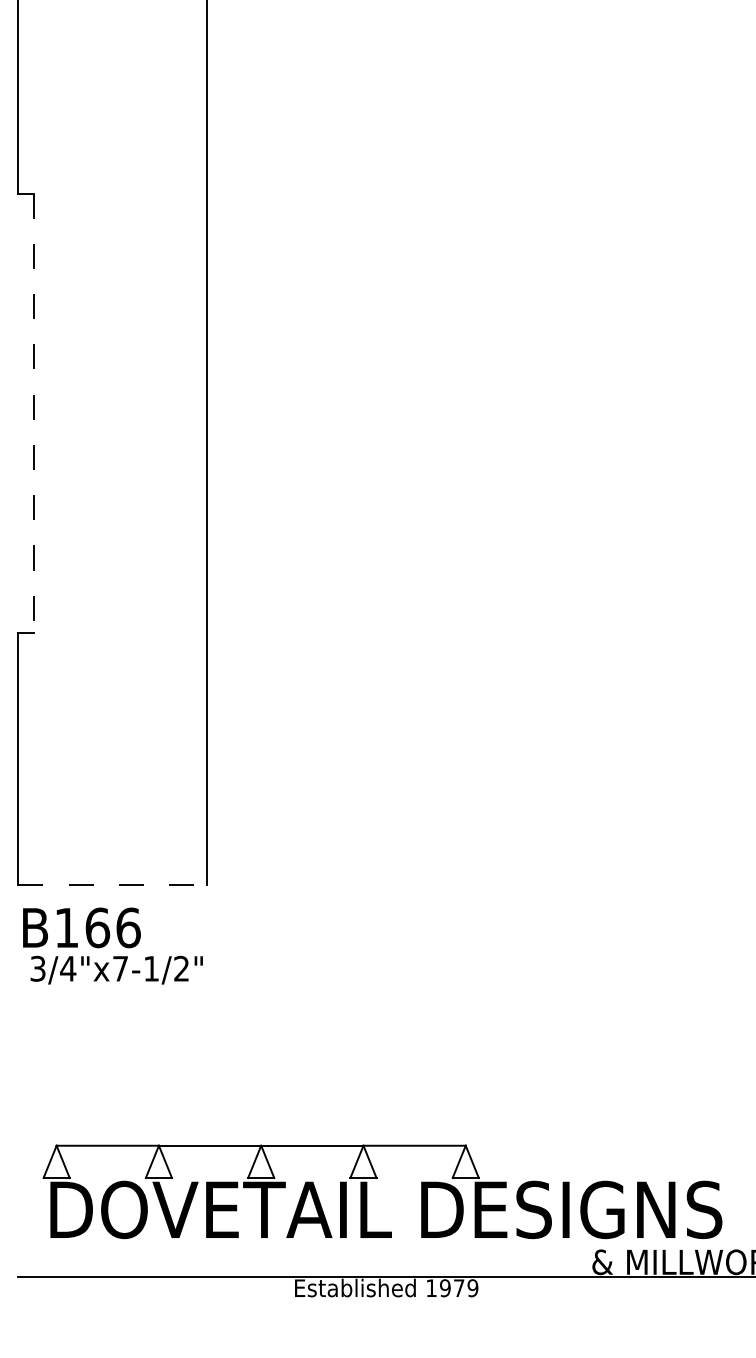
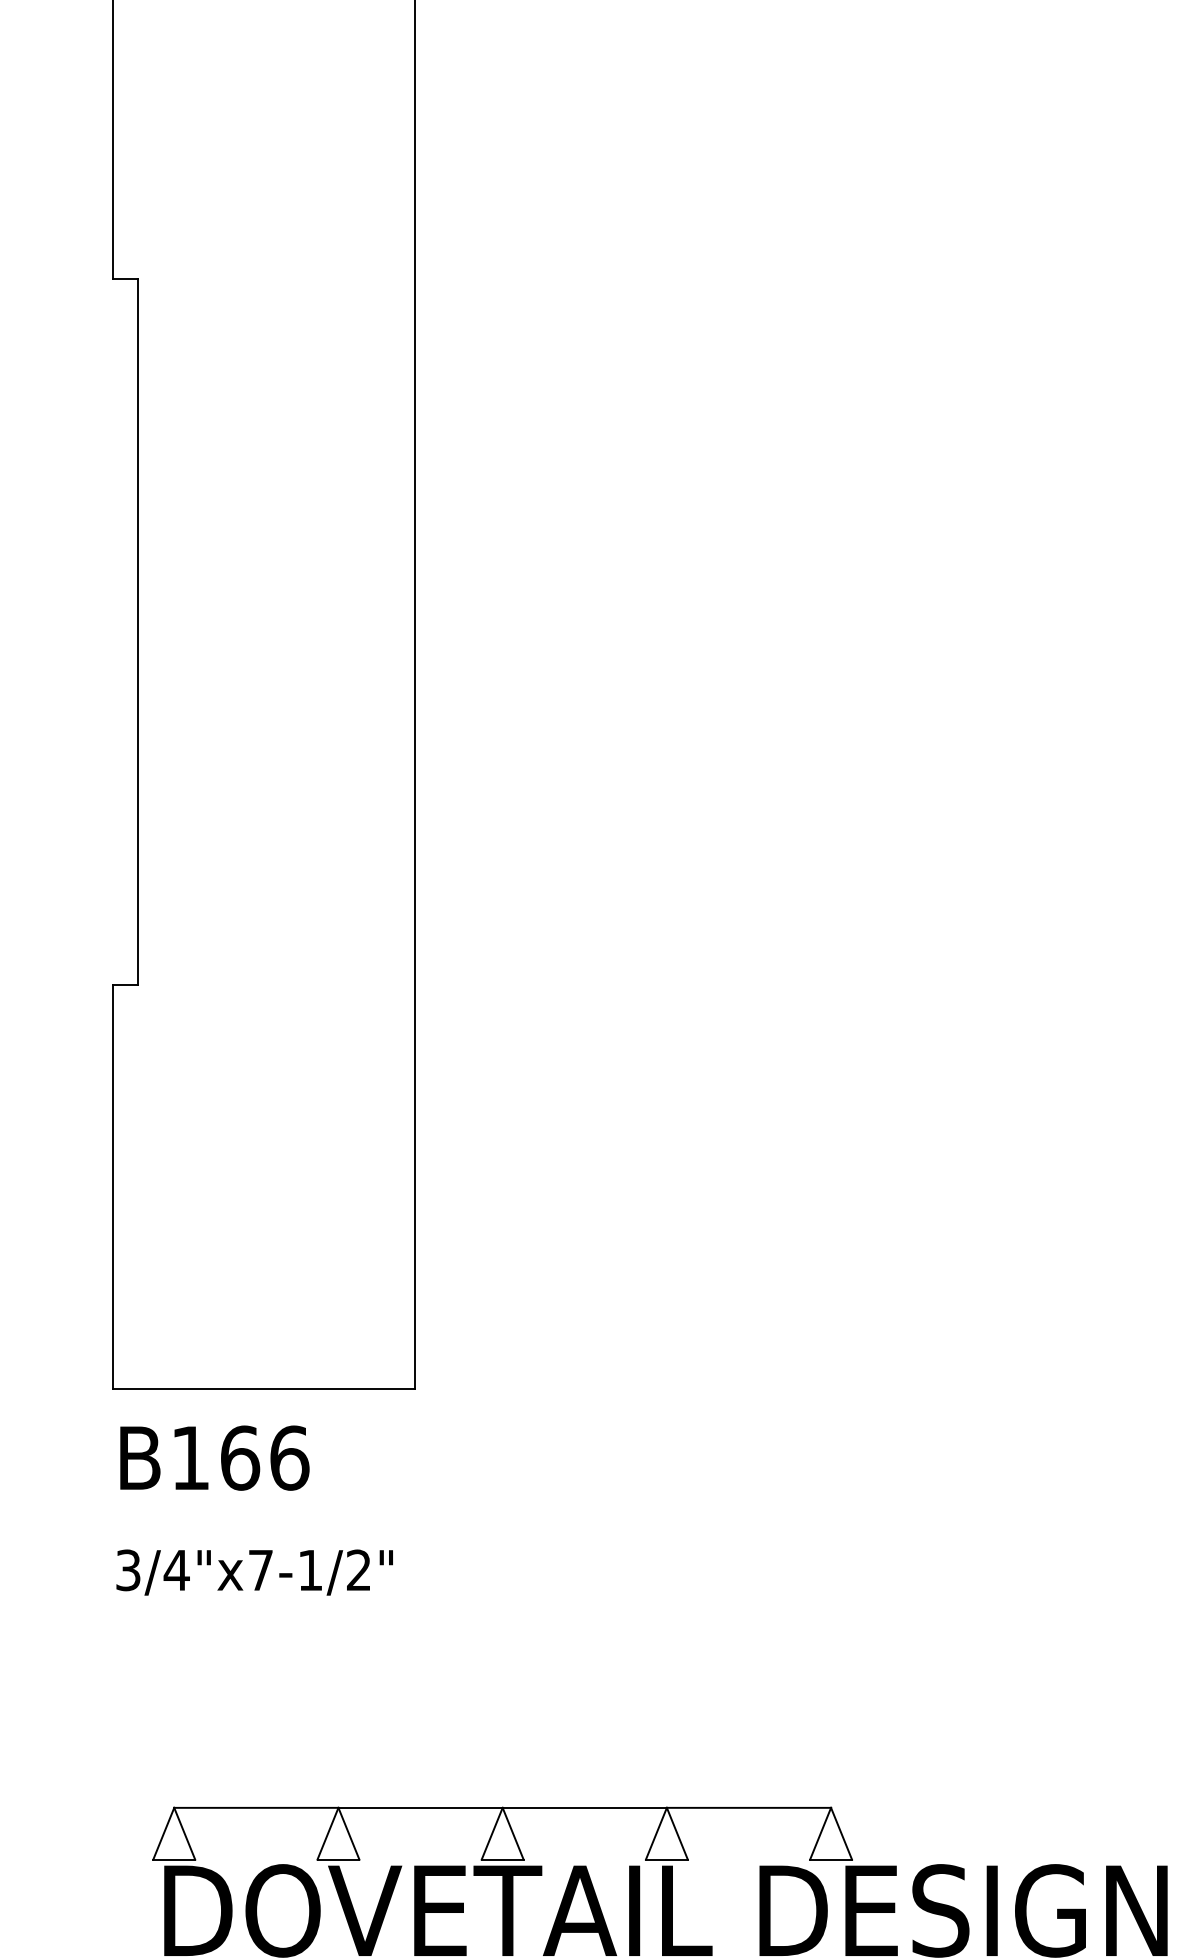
line: (34, 413) -> (138, 632), dashed -> solid
line: (113, 884) -> (265, 1388), dashed -> solid
text: (116, 969) -> (254, 1571), moved

